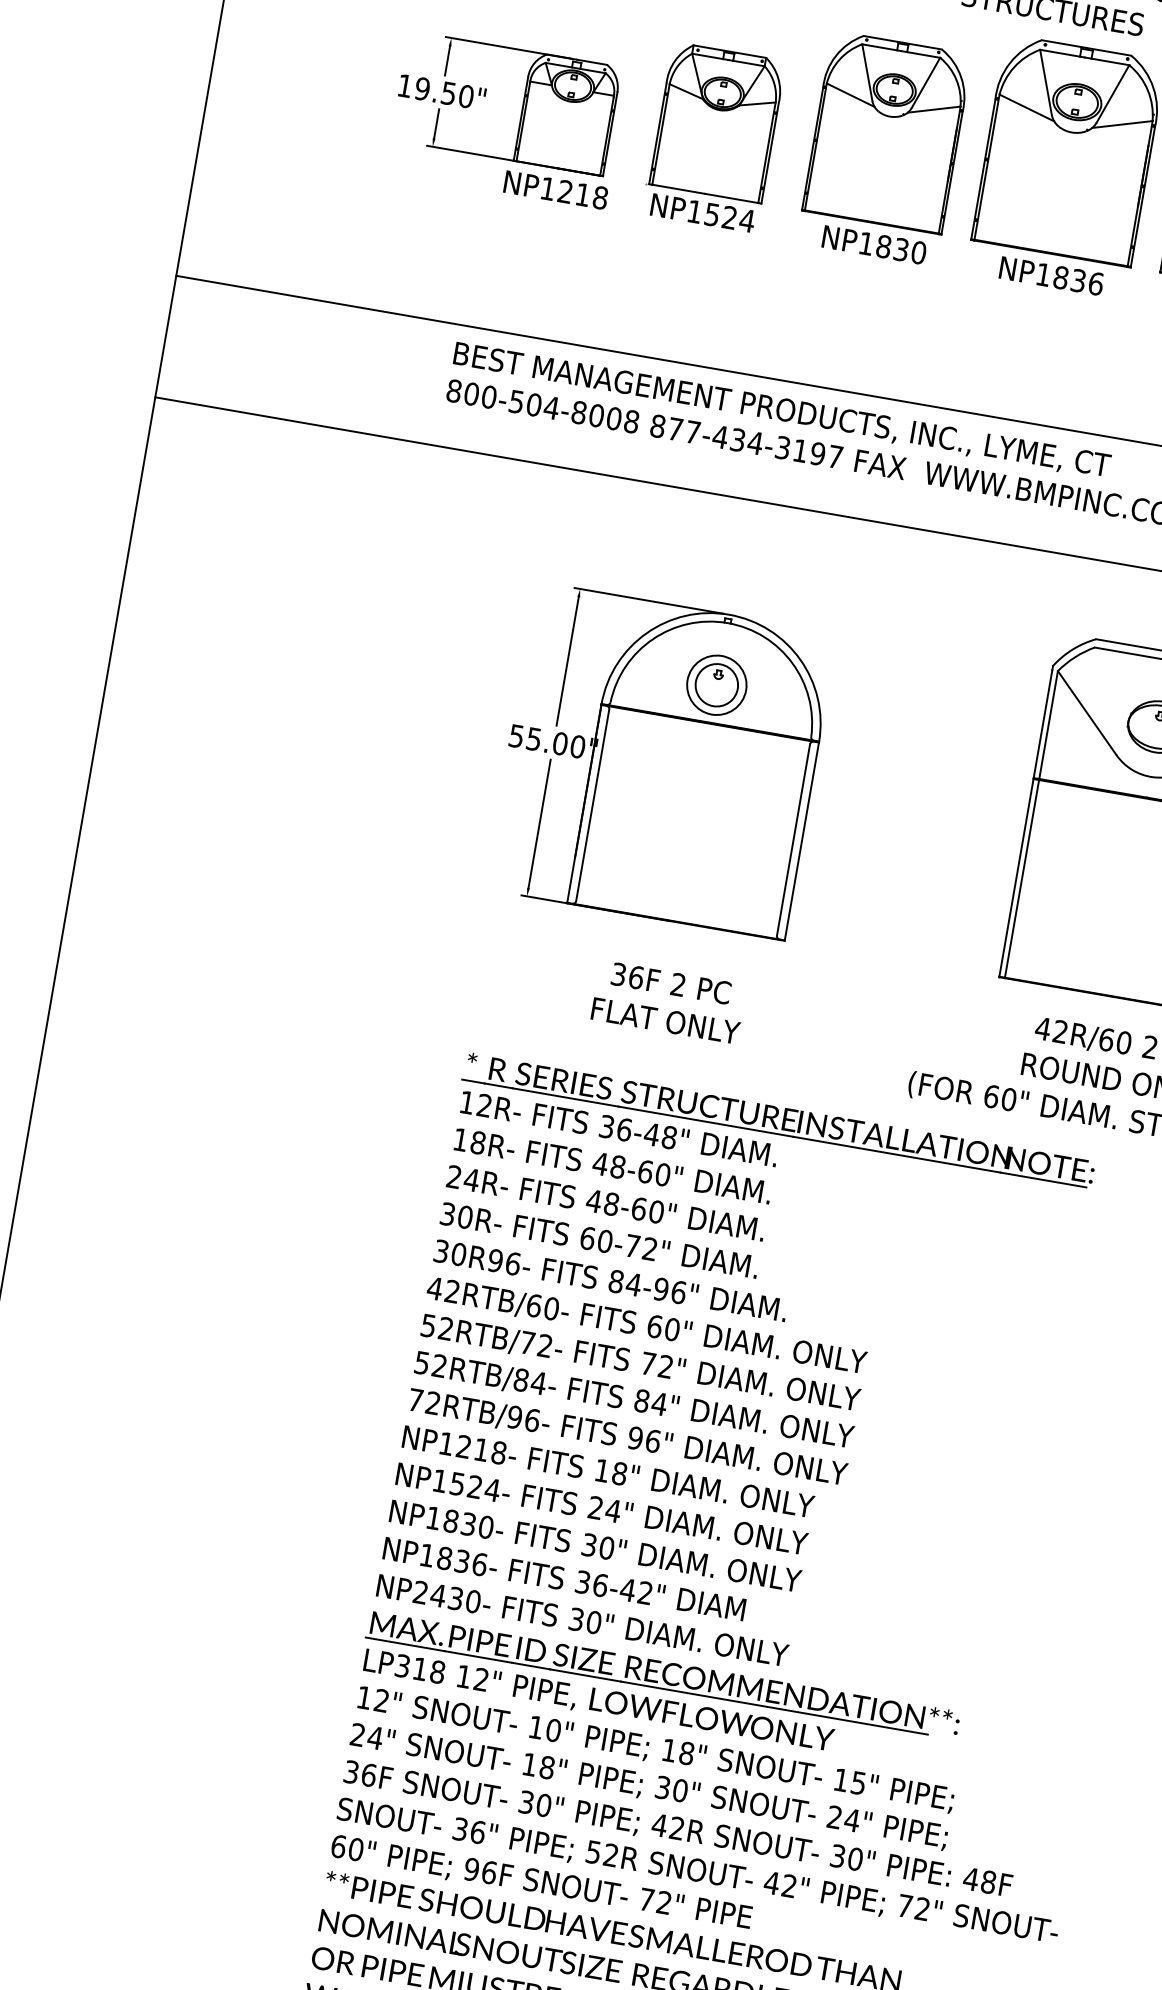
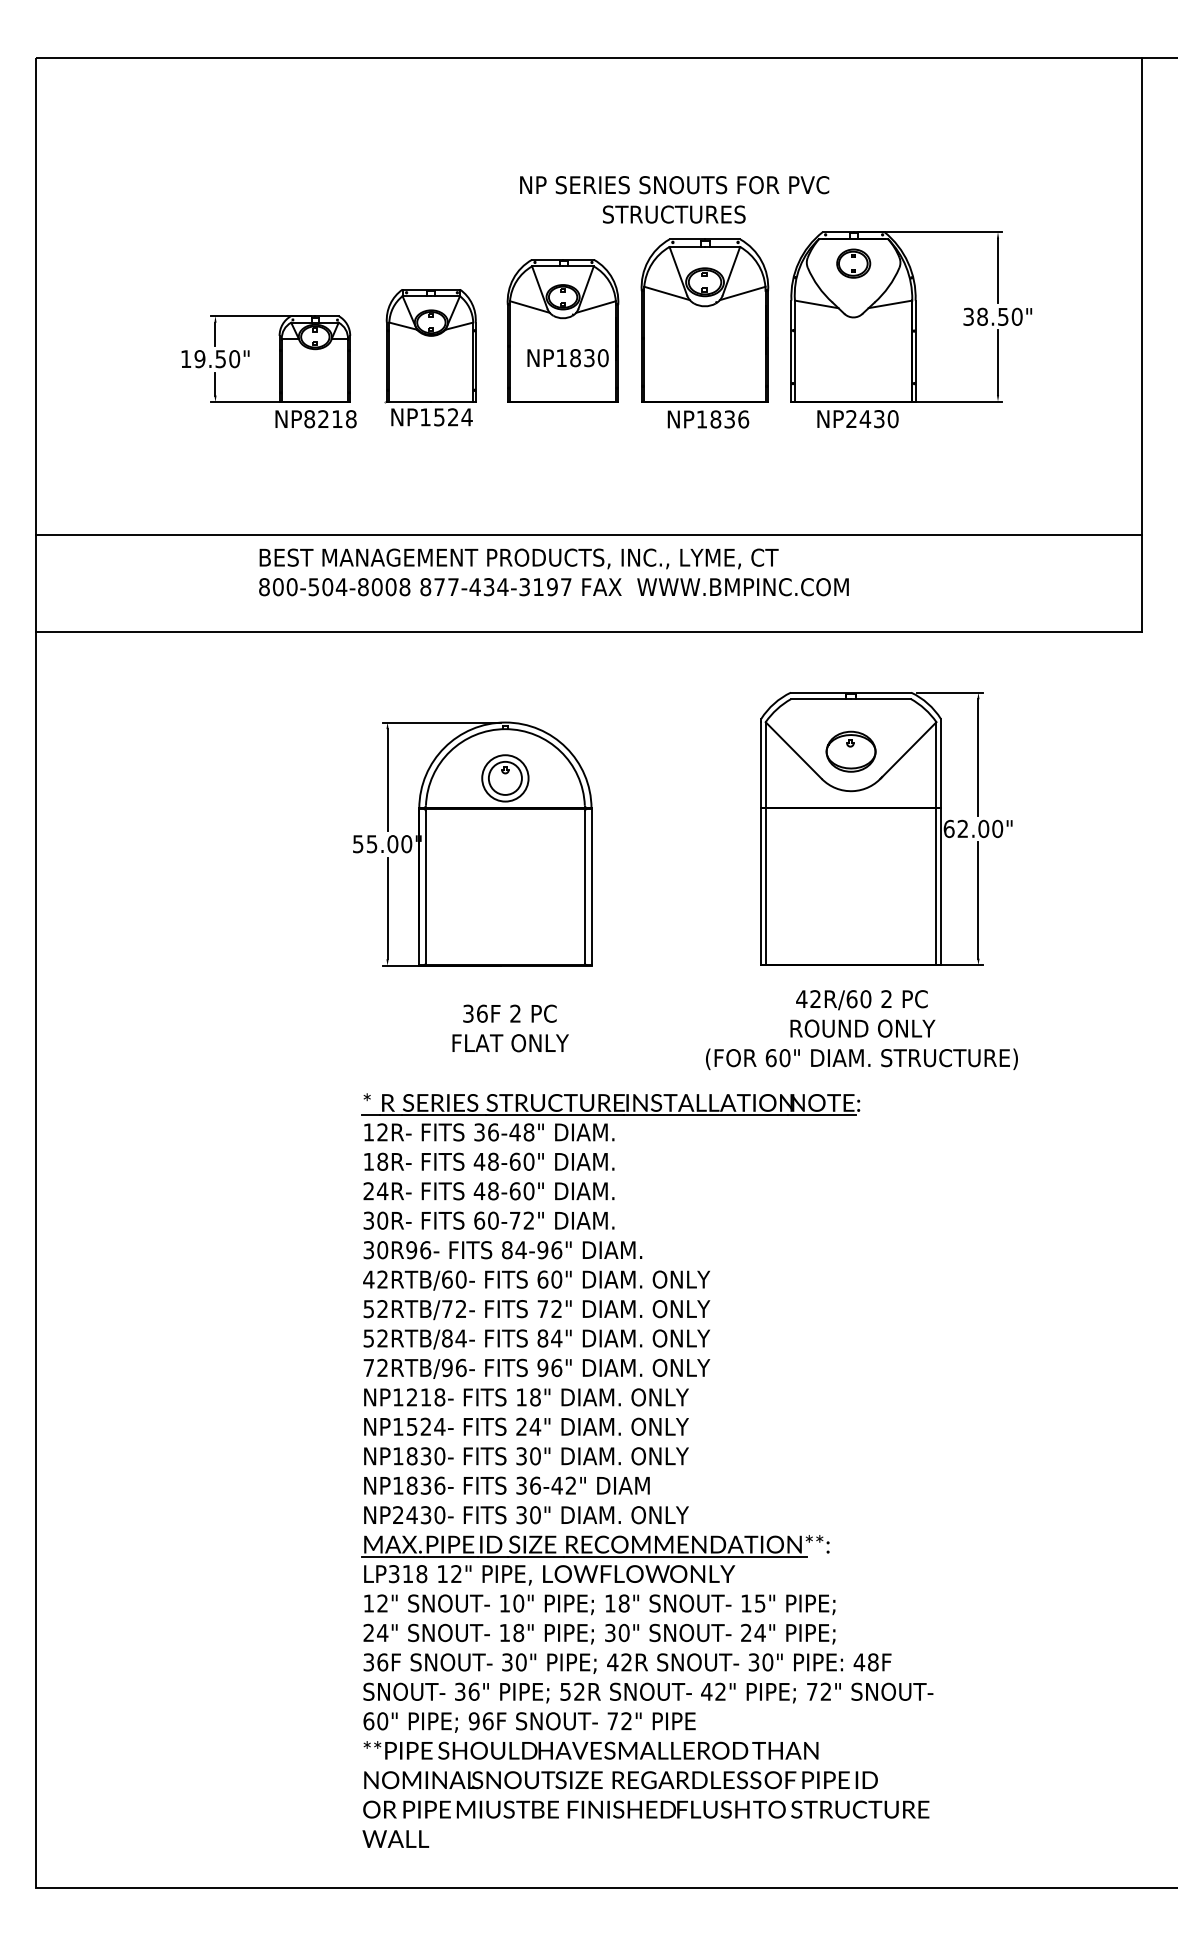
text: (547, 189) -> (309, 419), NP1218 -> NP8218
text: (873, 245) -> (567, 358), moved

